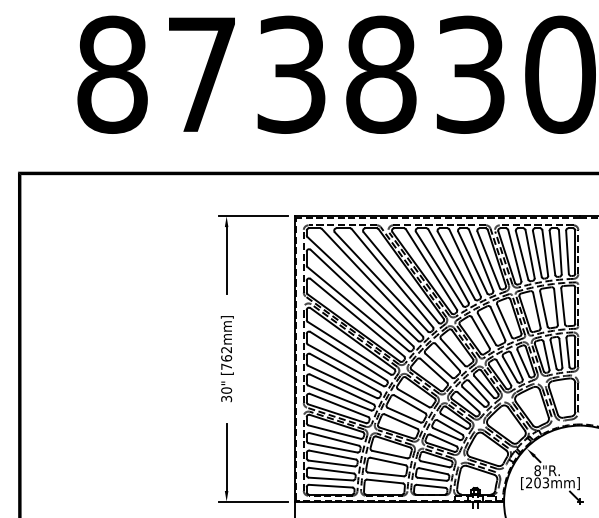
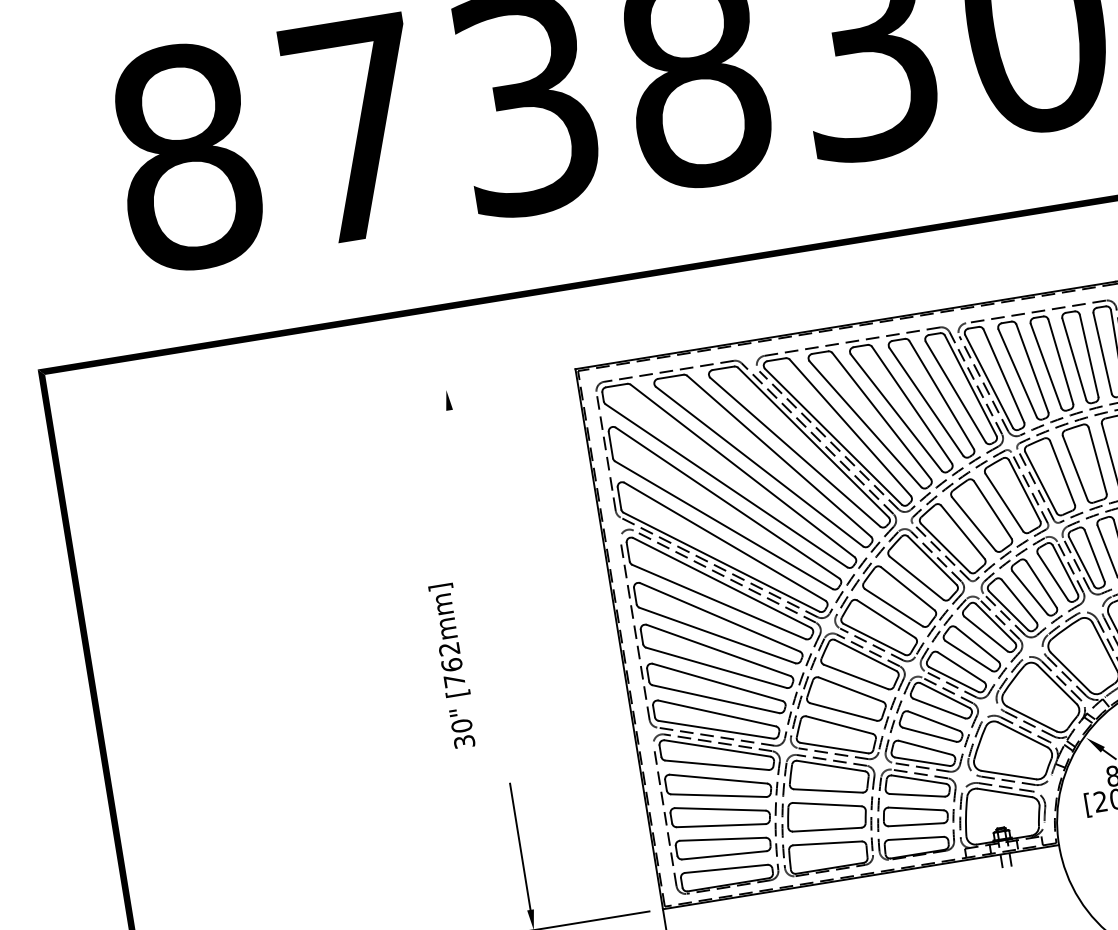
line: (253, 216) -> (497, 382), removed
line: (226, 260) -> (459, 473), removed
text: (226, 359) -> (452, 667), moved

